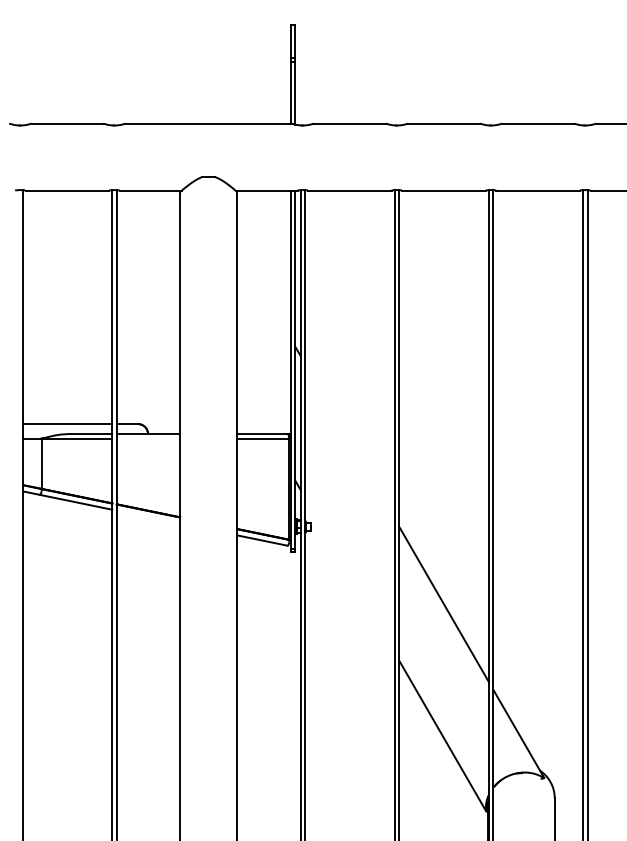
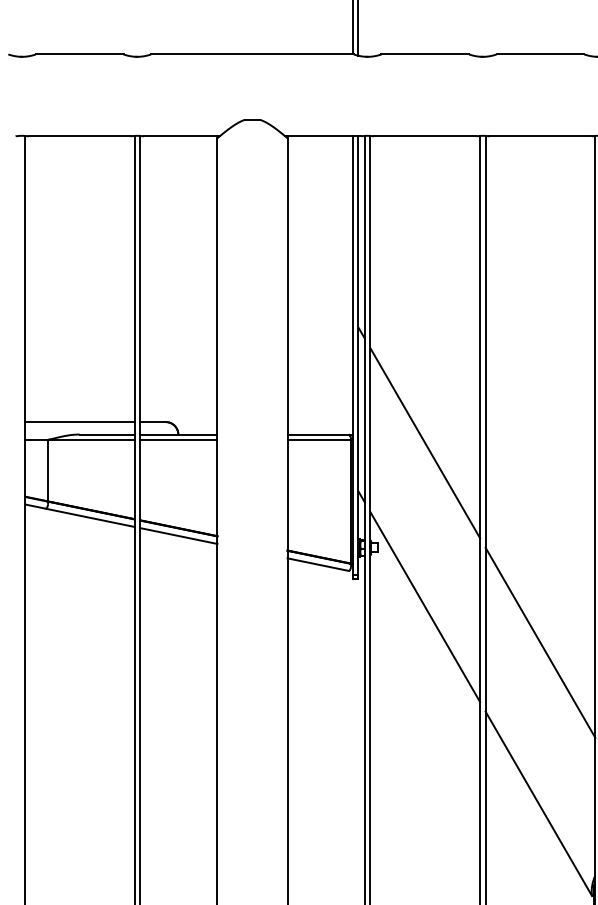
line: (148, 438) -> (178, 439), added
line: (349, 441) -> (424, 443), added
line: (148, 516) -> (178, 535), added
line: (349, 574) -> (424, 606), added

